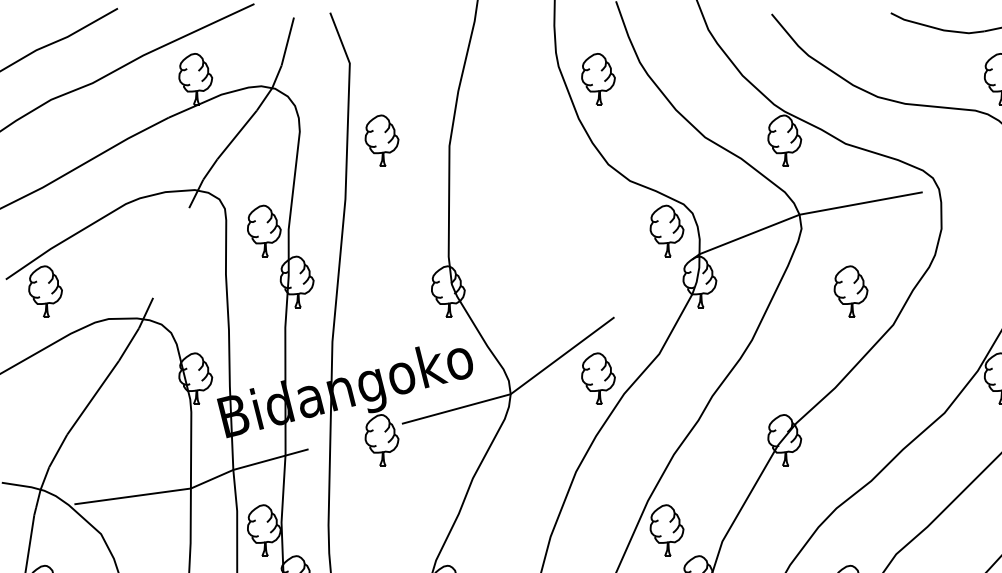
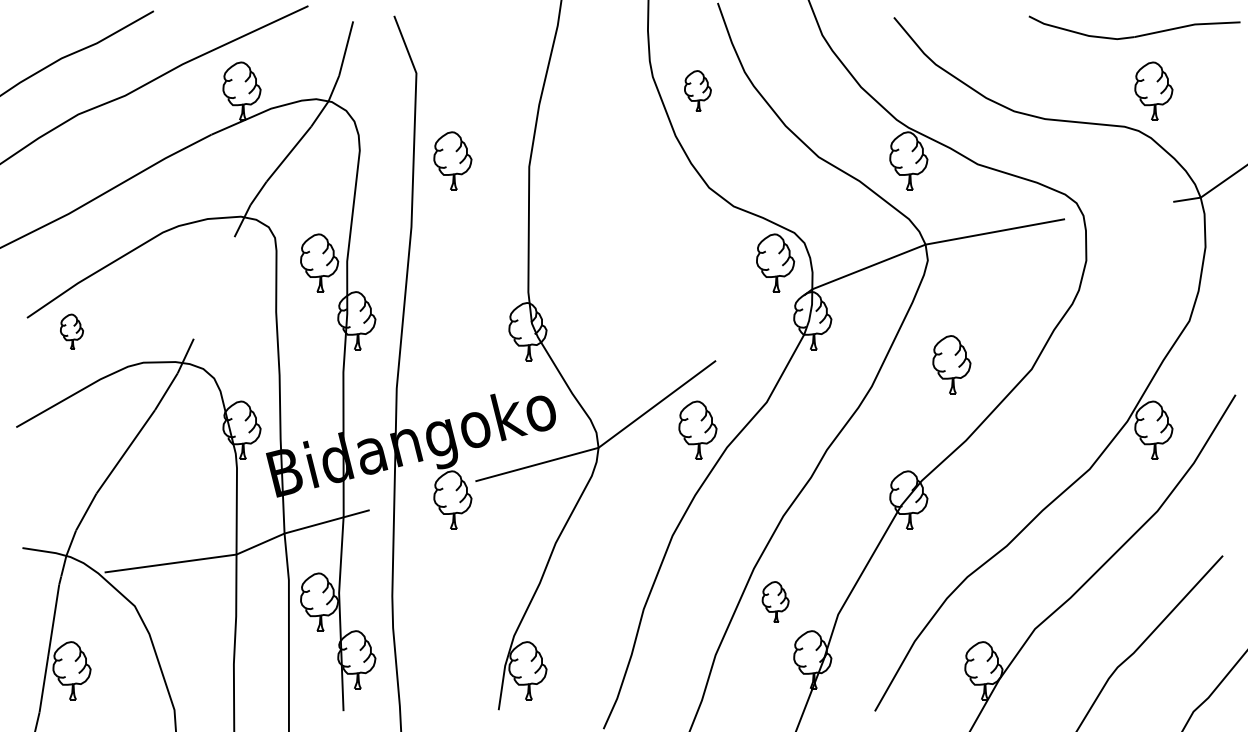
part: (598, 78) -> (697, 90), size x0.7
part: (45, 291) -> (71, 331), size x0.6
part: (850, 291) -> (951, 364), moved
part: (666, 529) -> (775, 601), size x0.7

